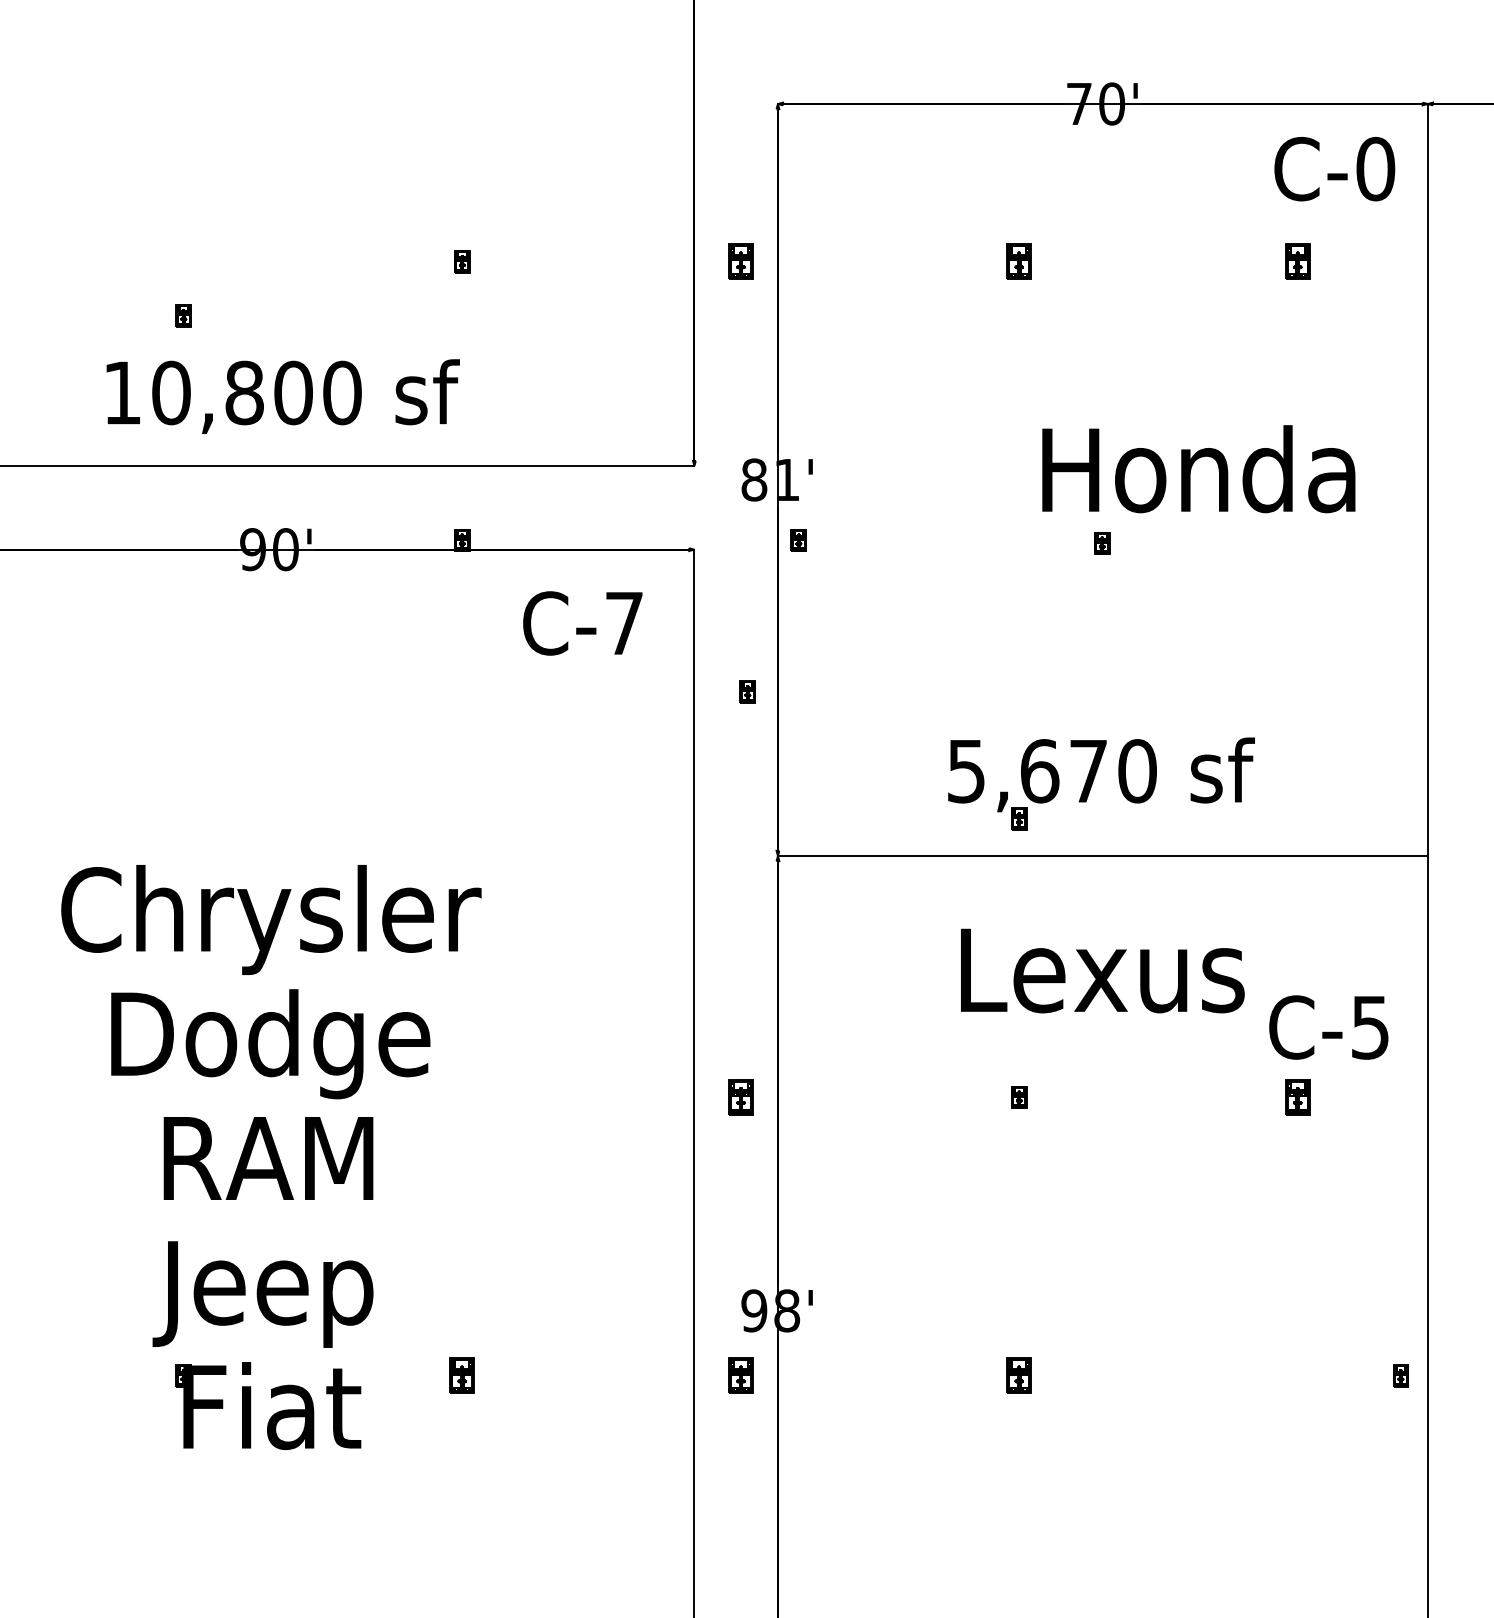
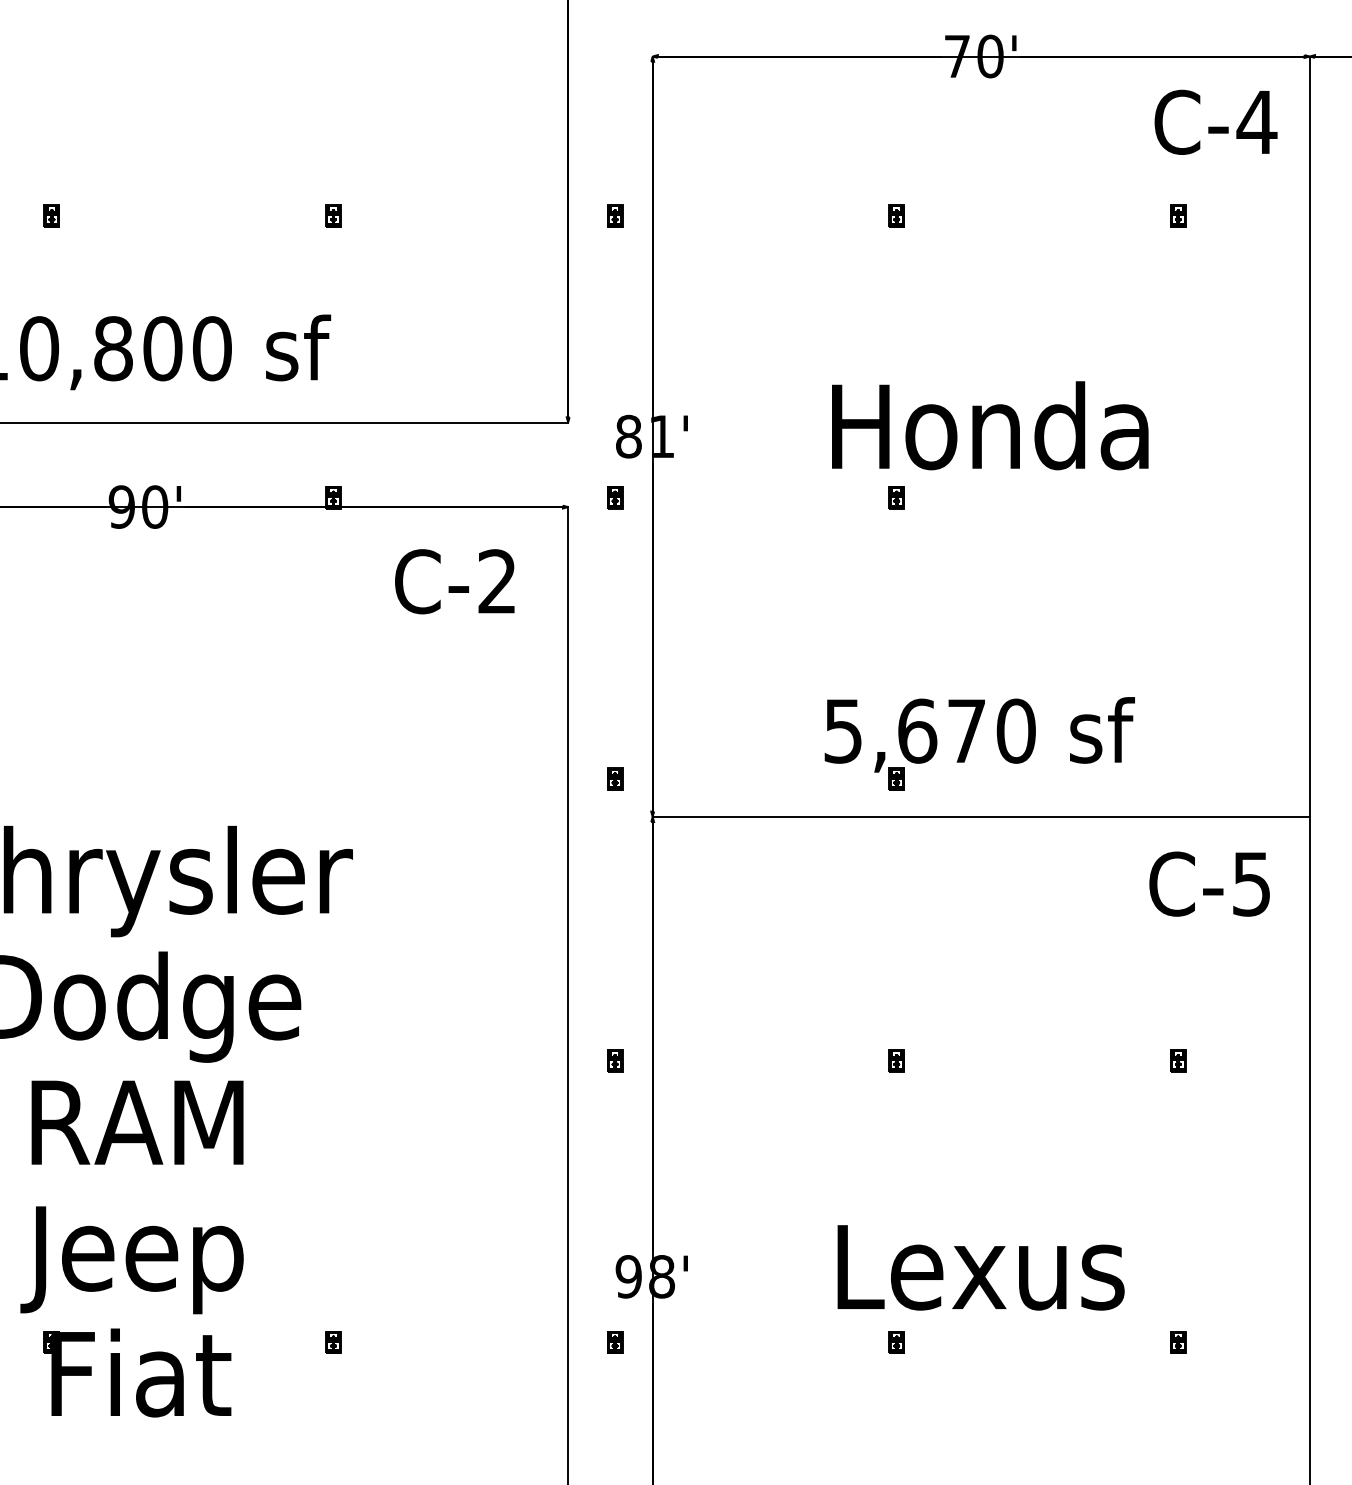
text: (1375, 168) -> (1256, 121), C-0 -> C-4
part: (740, 261) -> (614, 215), size x0.62
part: (1019, 261) -> (896, 215), size x0.62
part: (1297, 261) -> (1177, 215), size x0.62
part: (183, 315) -> (51, 215), moved
text: (1198, 469) -> (989, 426), moved
part: (798, 540) -> (614, 497), moved
part: (1102, 543) -> (896, 497), moved
text: (623, 622) -> (496, 580), C-7 -> C-2
part: (747, 691) -> (614, 778), moved
text: (1102, 970) -> (980, 1267), moved
text: (1328, 1027) -> (1209, 884), moved
part: (740, 1097) -> (614, 1061), size x0.62
part: (1297, 1097) -> (1177, 1061), size x0.62
part: (462, 1375) -> (333, 1342), size x0.62
part: (740, 1375) -> (614, 1342), size x0.62
part: (1019, 1375) -> (896, 1342), size x0.62
part: (1400, 1375) -> (1177, 1342), moved

